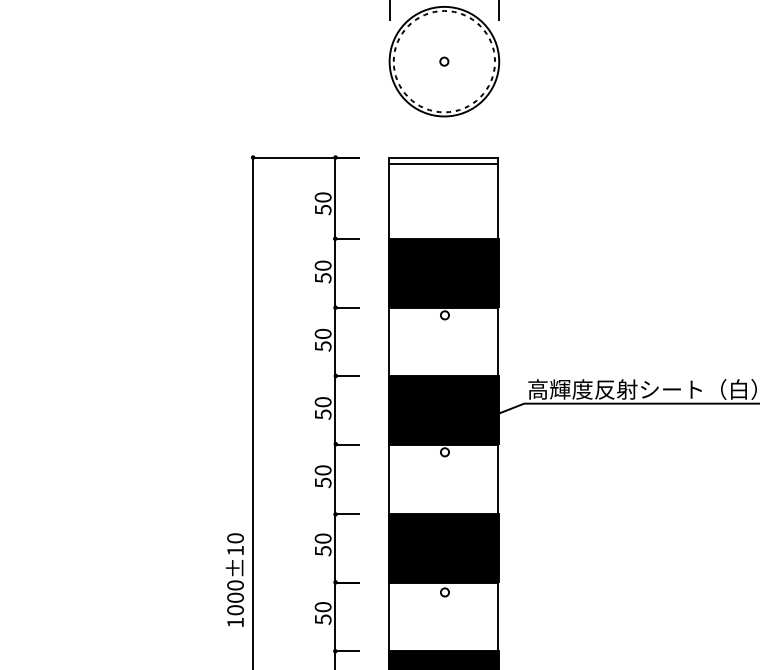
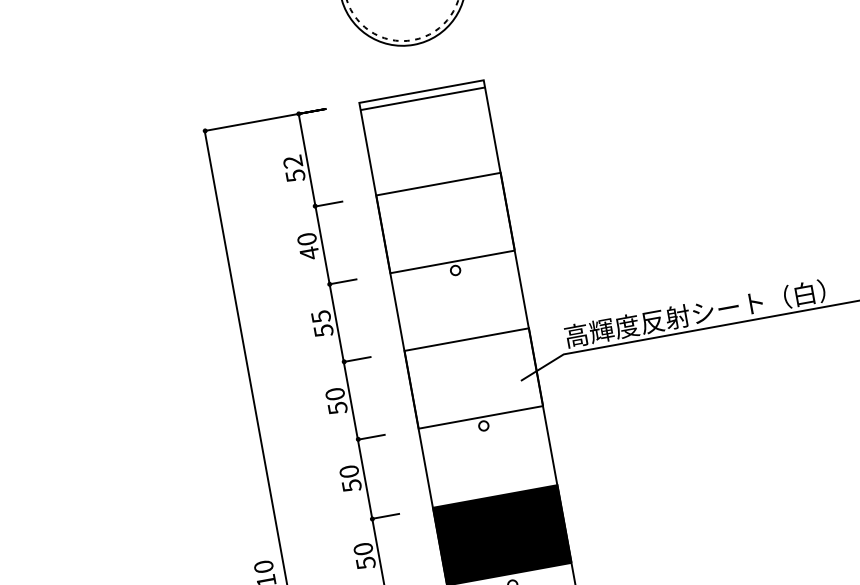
text: (322, 197) -> (292, 161), 50 -> 52
fill: (443, 273) -> (445, 223), removed
text: (323, 277) -> (309, 252), 50 -> 40
text: (322, 333) -> (320, 316), 50 -> 55
fill: (443, 410) -> (473, 378), removed

